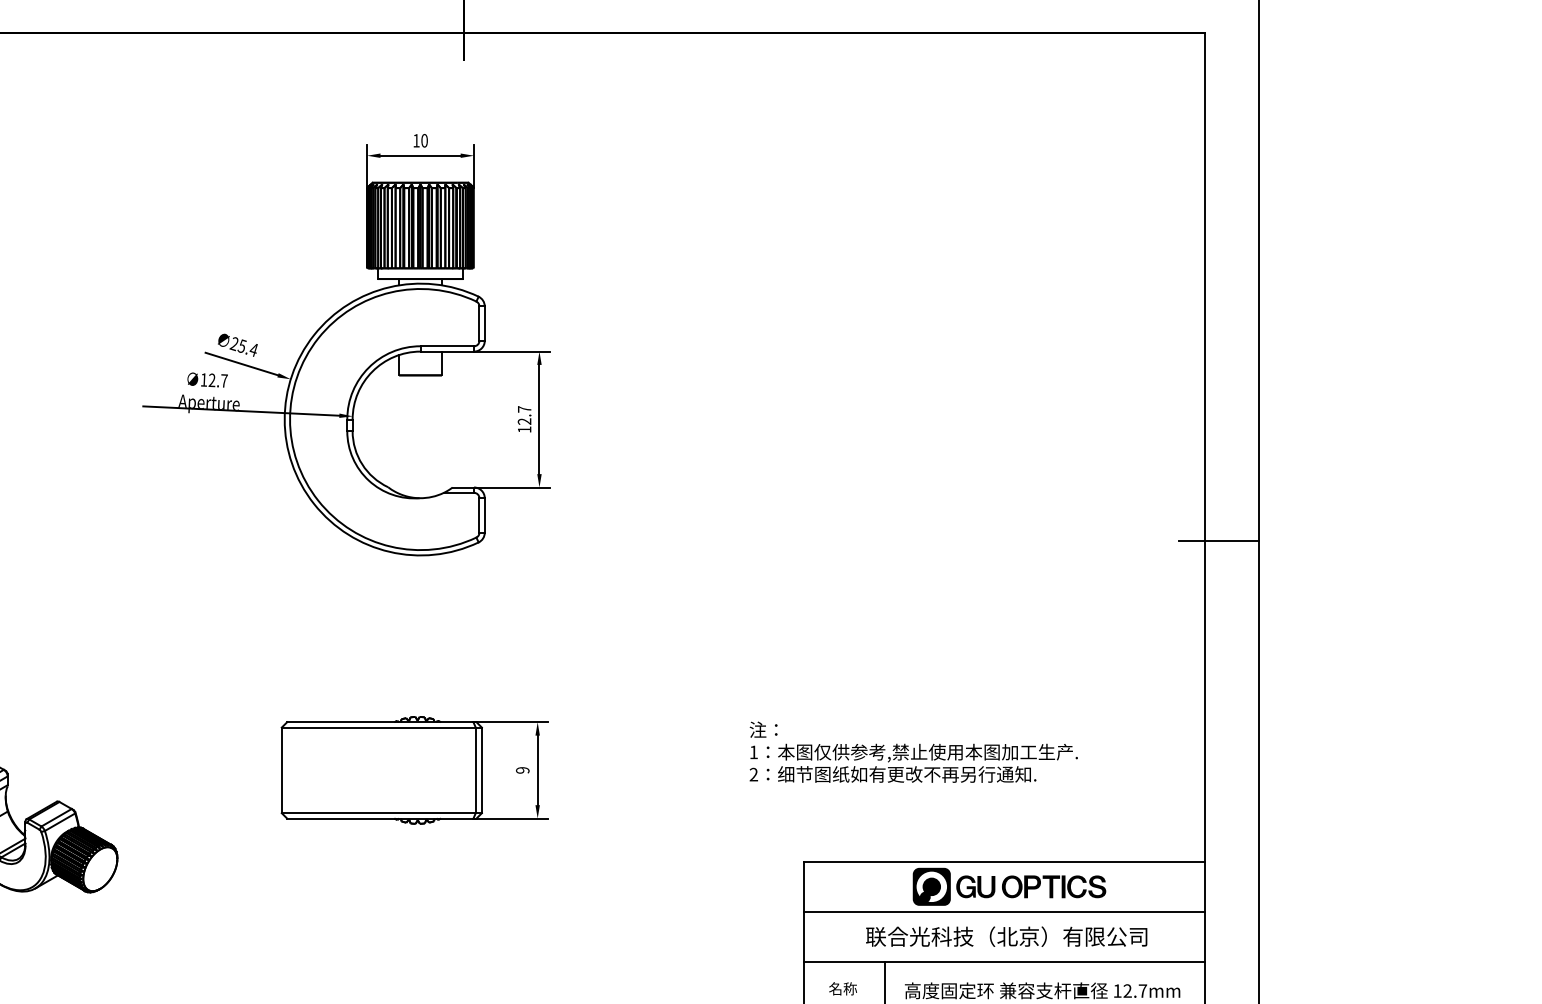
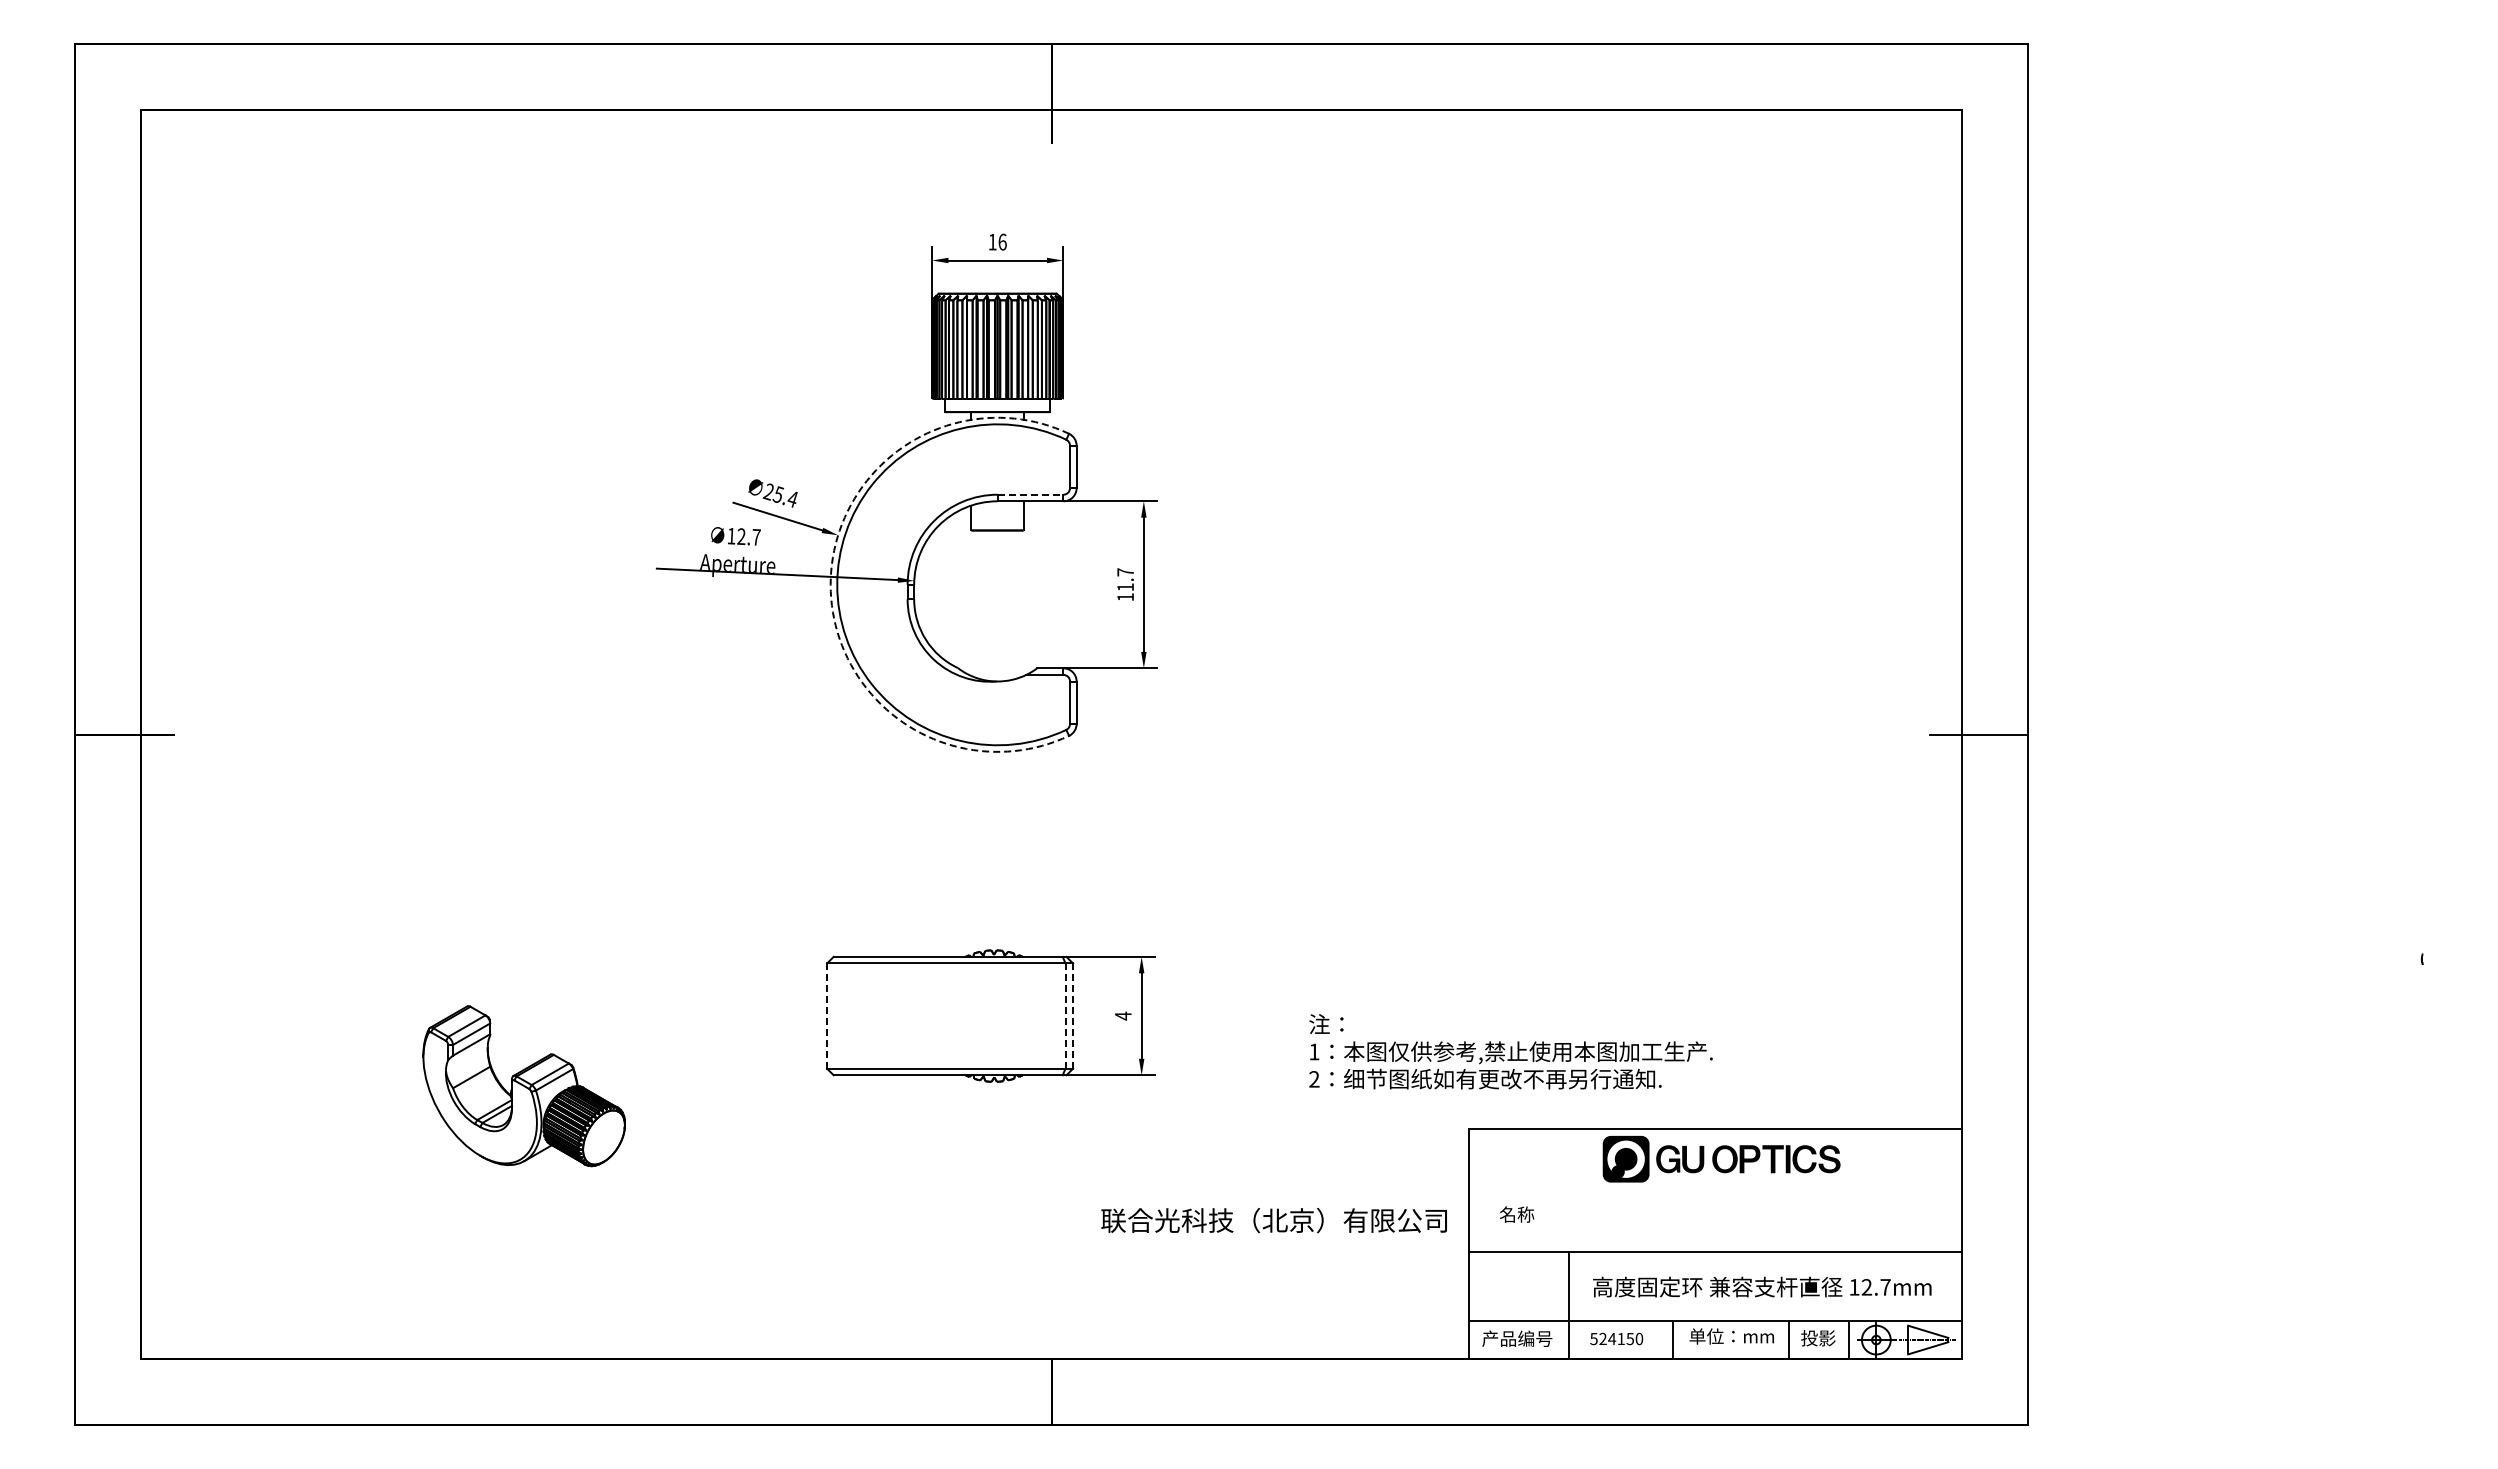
text: (424, 140) -> (1002, 241), 10 -> 16
line: (447, 346) -> (1030, 494), solid -> dashed
arc: (284, 419) -> (830, 584), solid -> dashed
text: (524, 421) -> (1125, 587), 12.7 -> 11.7
text: (913, 752) -> (1510, 1051), moved
text: (522, 769) -> (1122, 1015), 9 -> 4
line: (282, 770) -> (827, 1016), solid -> dashed
line: (475, 770) -> (1065, 1016), solid -> dashed
line: (482, 770) -> (1073, 1016), solid -> dashed
line: (1004, 912) -> (1715, 1190), removed
text: (1006, 936) -> (1273, 1220), moved
text: (843, 988) -> (1517, 1214), moved

